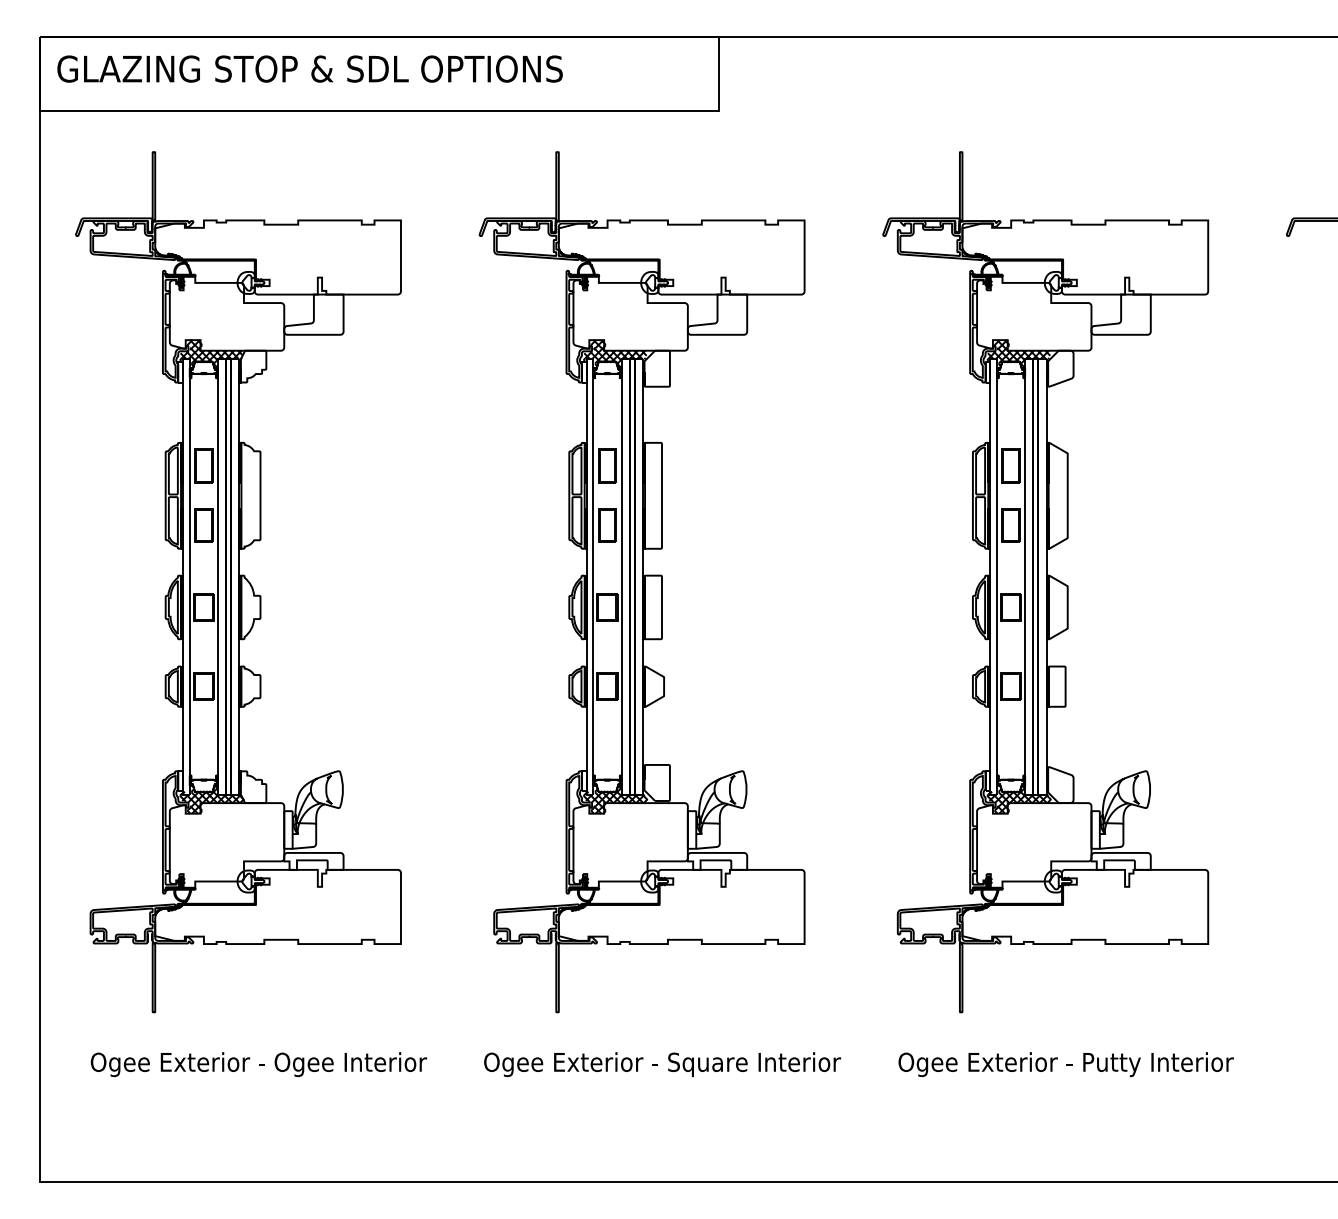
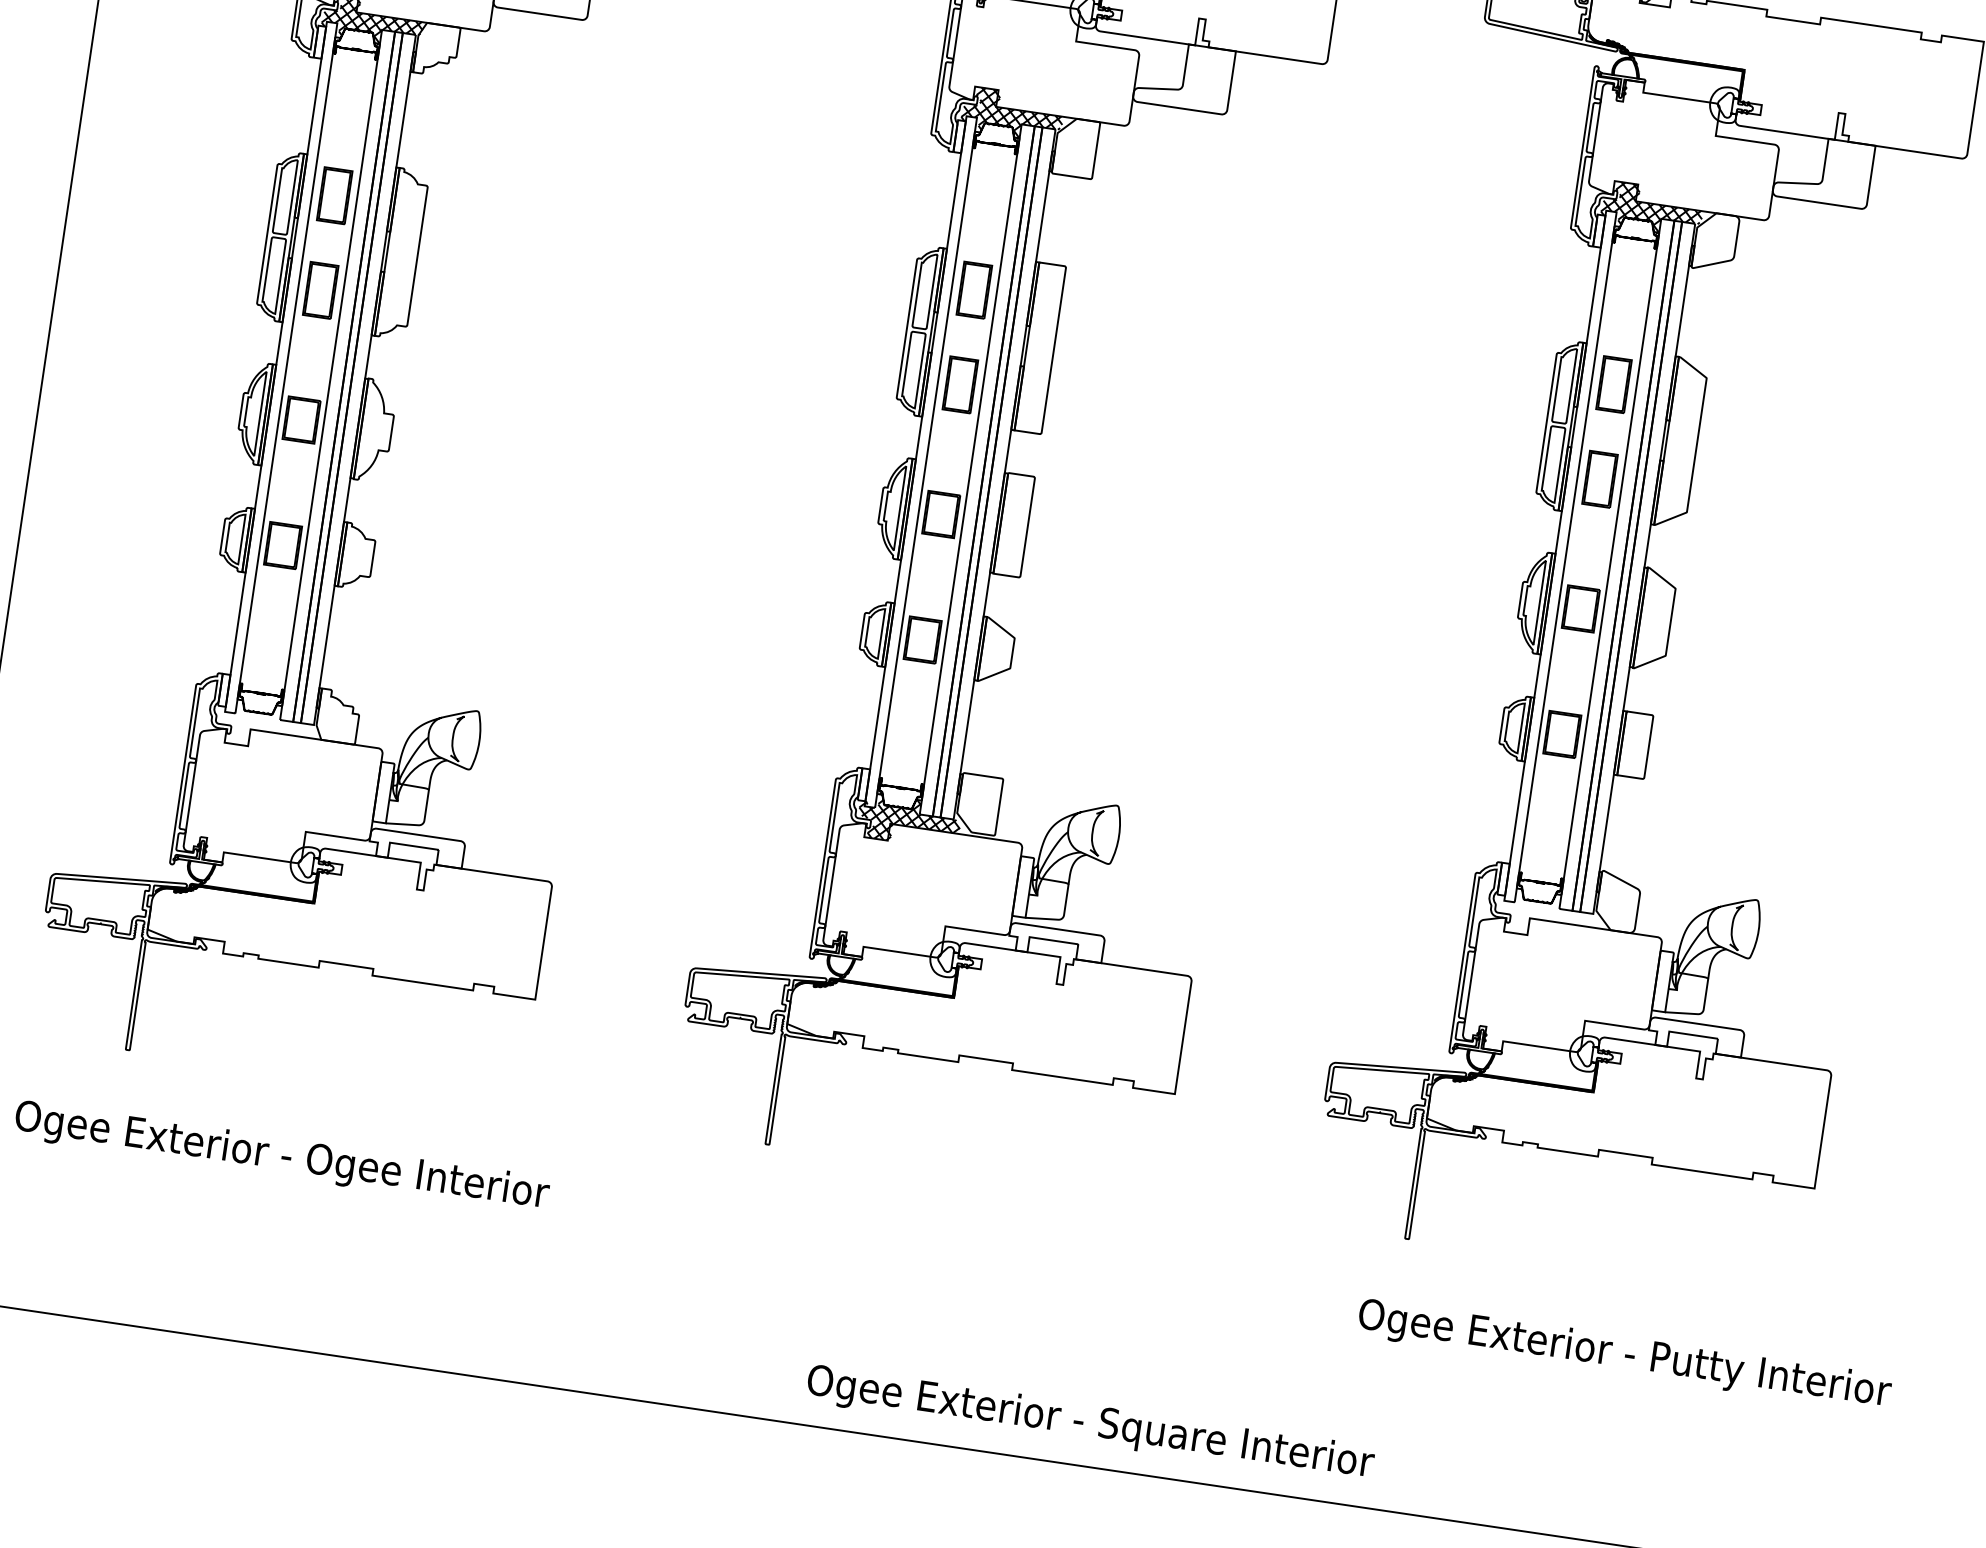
hatch: (211, 798) -> (269, 724), removed
hatch: (1019, 798) -> (1549, 913), removed
text: (662, 1064) -> (1090, 1424), moved
text: (1065, 1064) -> (1623, 1355), moved

